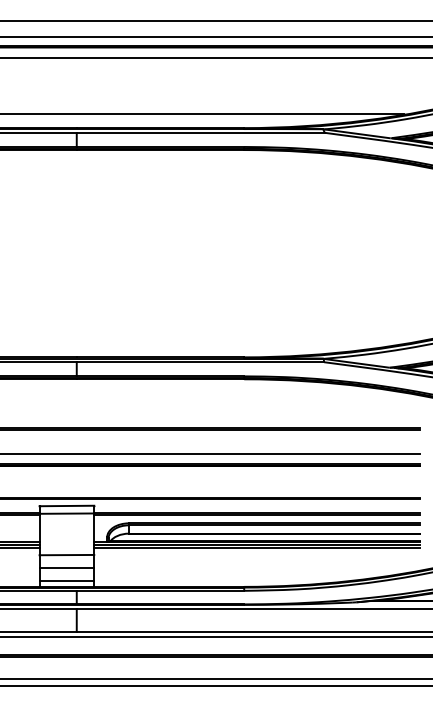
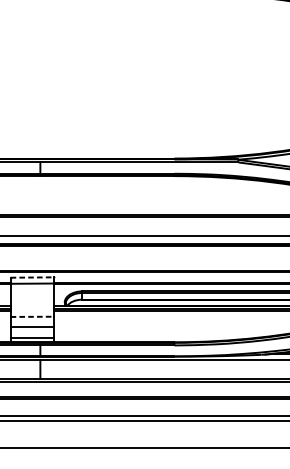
line: (67, 505) -> (32, 277), solid -> dashed
line: (67, 555) -> (32, 317), solid -> dashed

